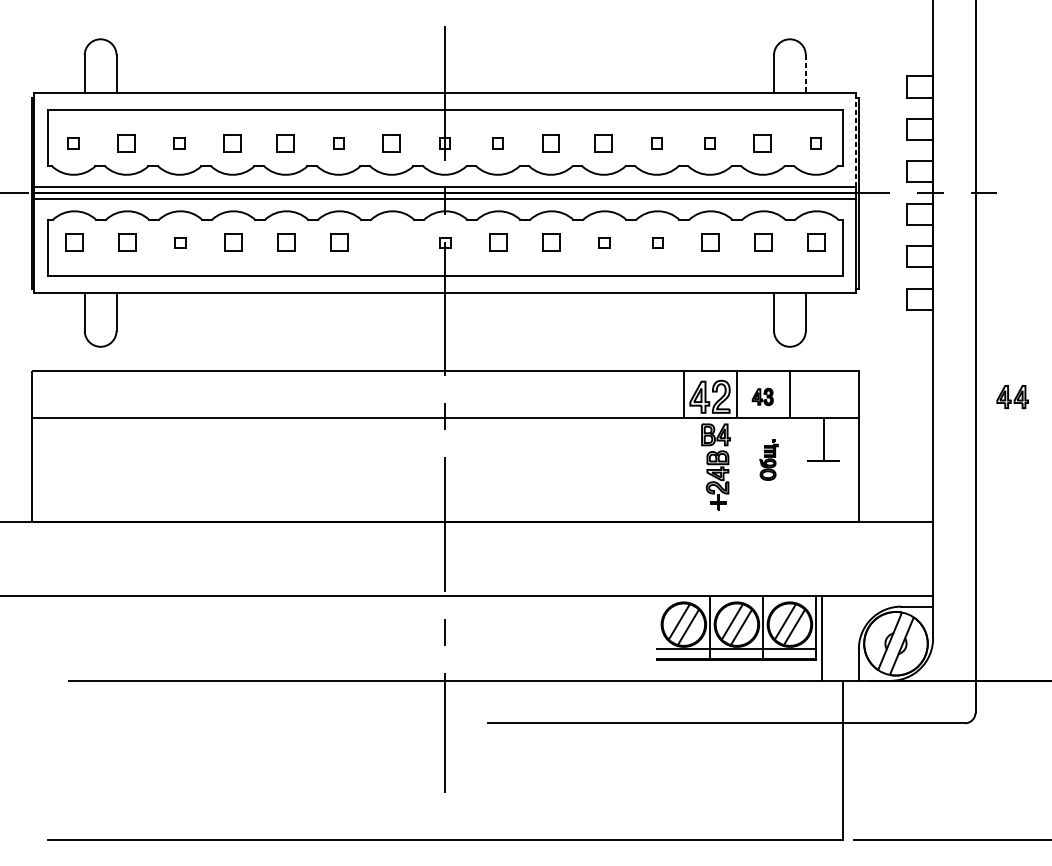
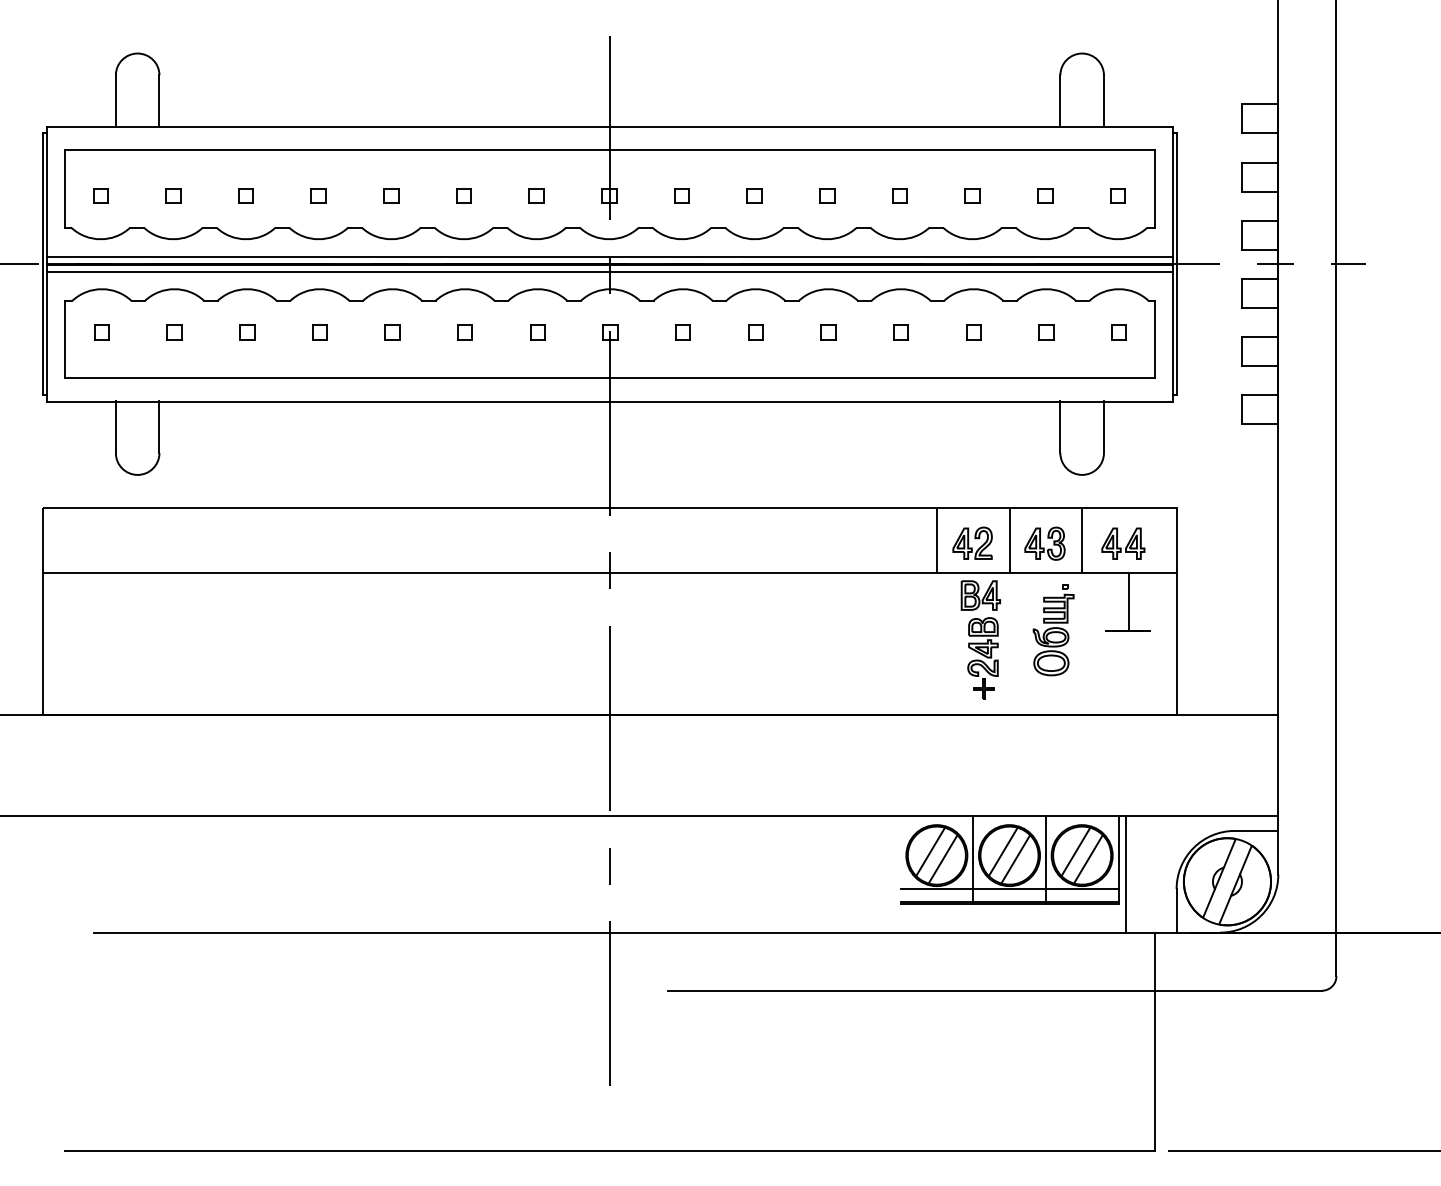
line: (805, 73) -> (1103, 100), dashed -> solid
part: (126, 142) -> (173, 195), size x0.62
part: (232, 142) -> (318, 195), size x0.62
part: (285, 142) -> (391, 195), size x0.62
part: (391, 142) -> (536, 195), size x0.62
part: (550, 142) -> (754, 195), size x0.62
part: (604, 142) -> (827, 195), size x0.62
part: (763, 142) -> (1045, 195), size x0.62
line: (855, 142) -> (1172, 194), dashed -> solid
part: (74, 242) -> (101, 332), size x0.62
part: (127, 242) -> (174, 332), size x0.62
part: (233, 242) -> (319, 332), size x0.62
part: (286, 242) -> (392, 332), size x0.62
part: (339, 242) -> (464, 332), size x0.62
part: (392, 242) -> (537, 332), added
part: (498, 242) -> (682, 332), size x0.62
part: (551, 242) -> (755, 332), size x0.62
part: (710, 242) -> (973, 332), size x0.62
part: (763, 242) -> (1046, 332), size x0.62
part: (816, 242) -> (1118, 332), size x0.62
part: (709, 396) -> (972, 542), size x0.71
part: (762, 396) -> (1044, 543), size x1.43
part: (1012, 396) -> (1123, 543), moved
part: (769, 460) -> (1053, 630), size x1.67

